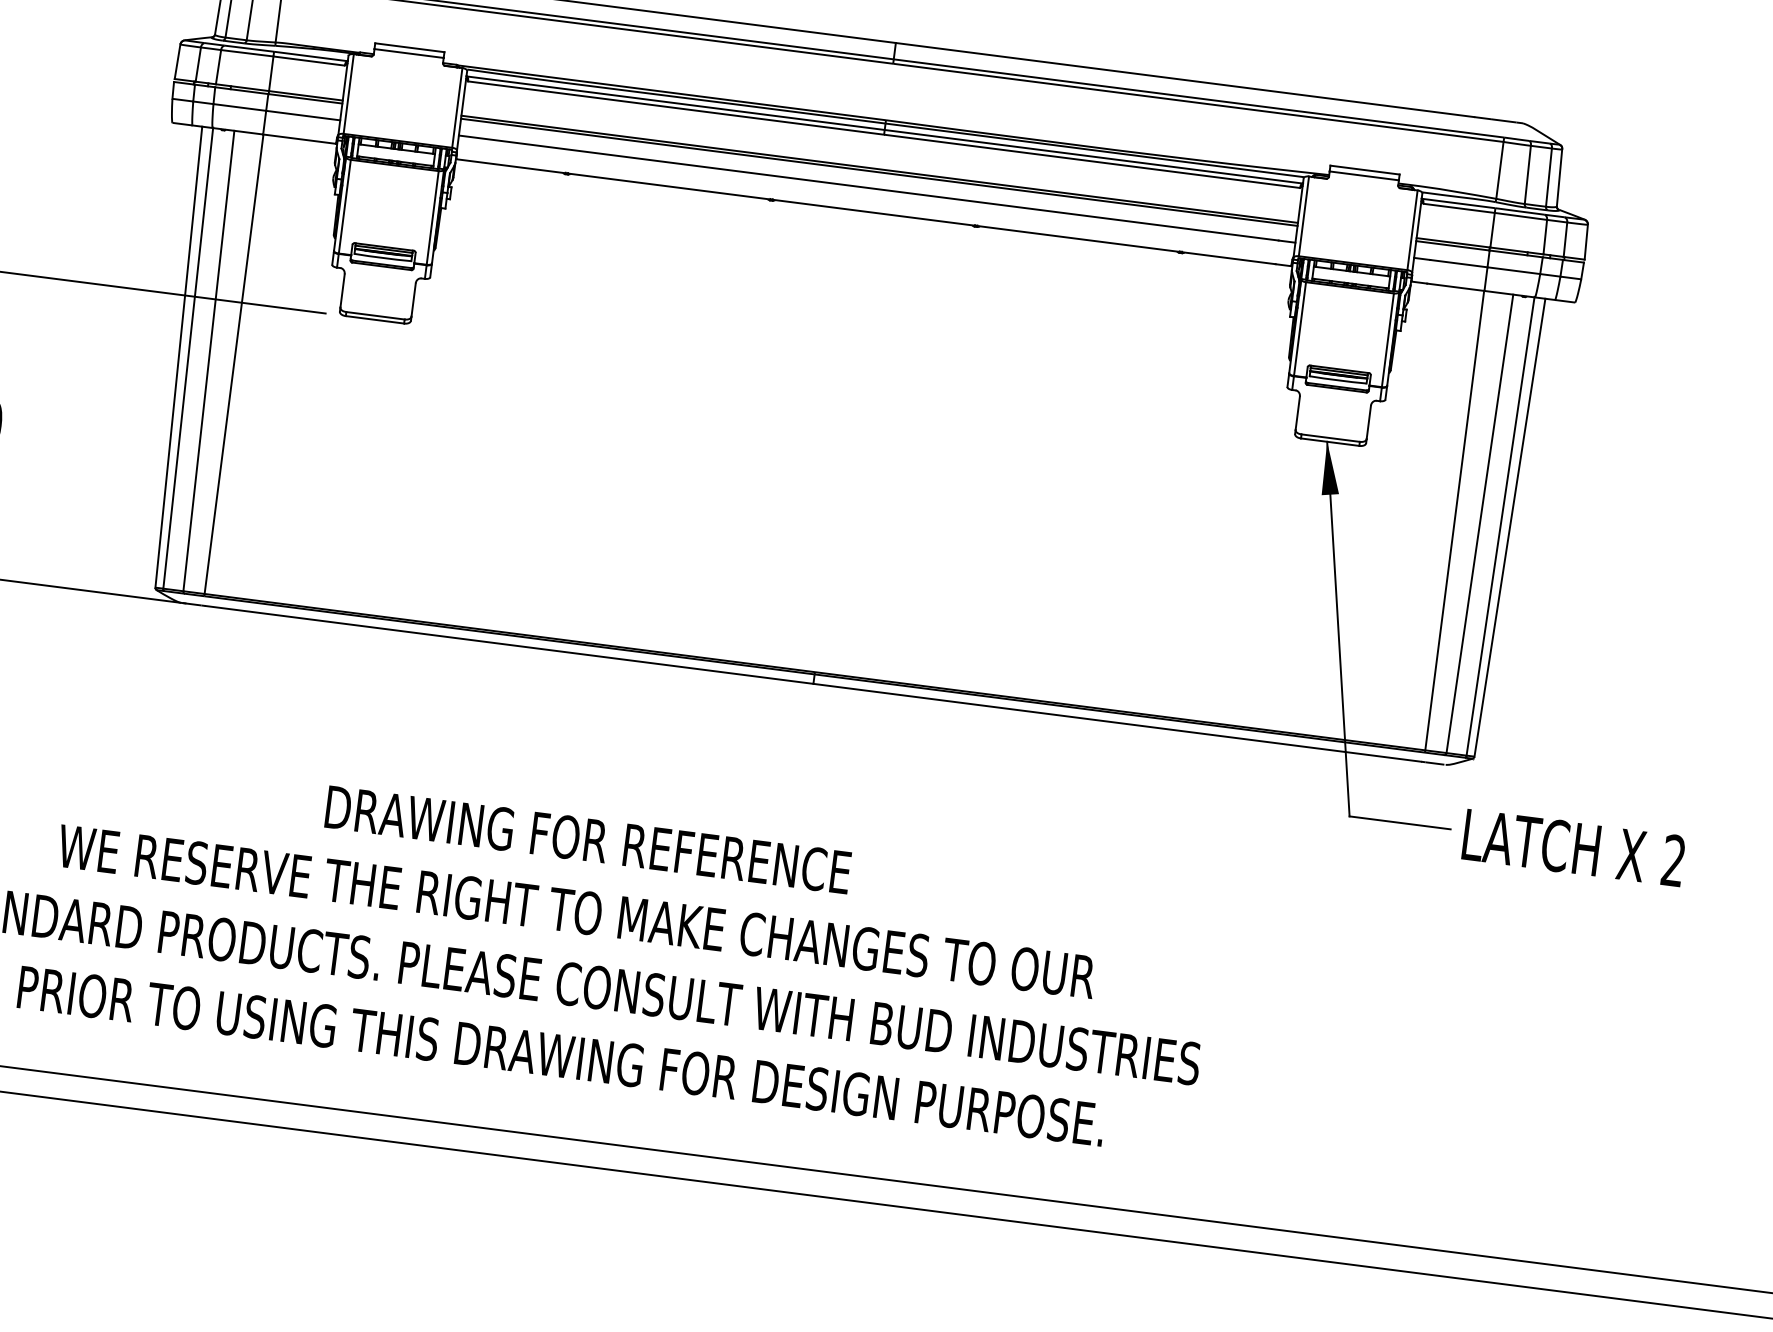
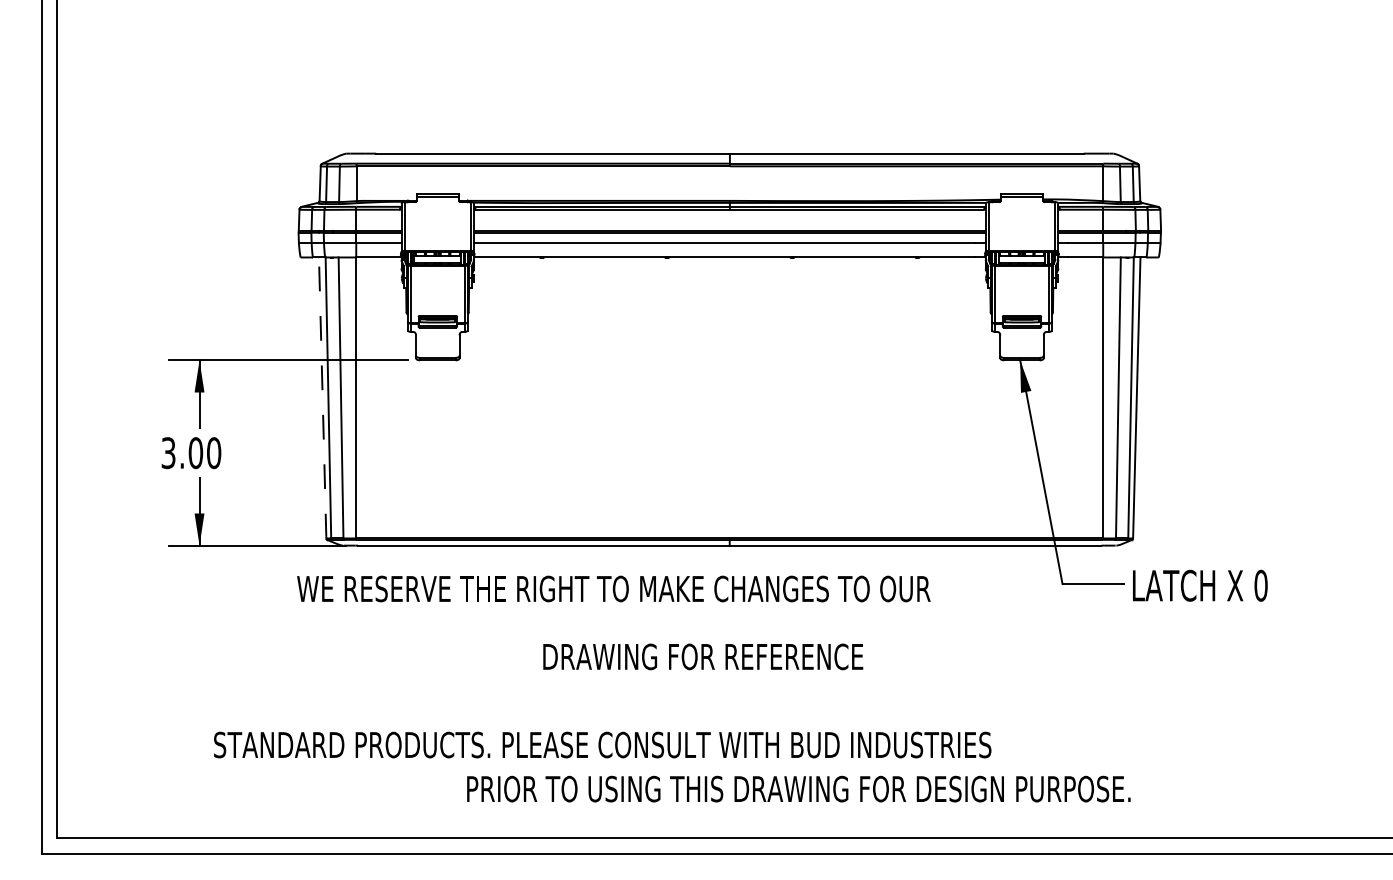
line: (178, 356) -> (322, 397), solid -> dashed
text: (588, 839) -> (703, 656), moved
text: (1672, 860) -> (1260, 585), 2 -> 0
text: (576, 910) -> (613, 588), moved
text: (561, 1055) -> (798, 788), moved

